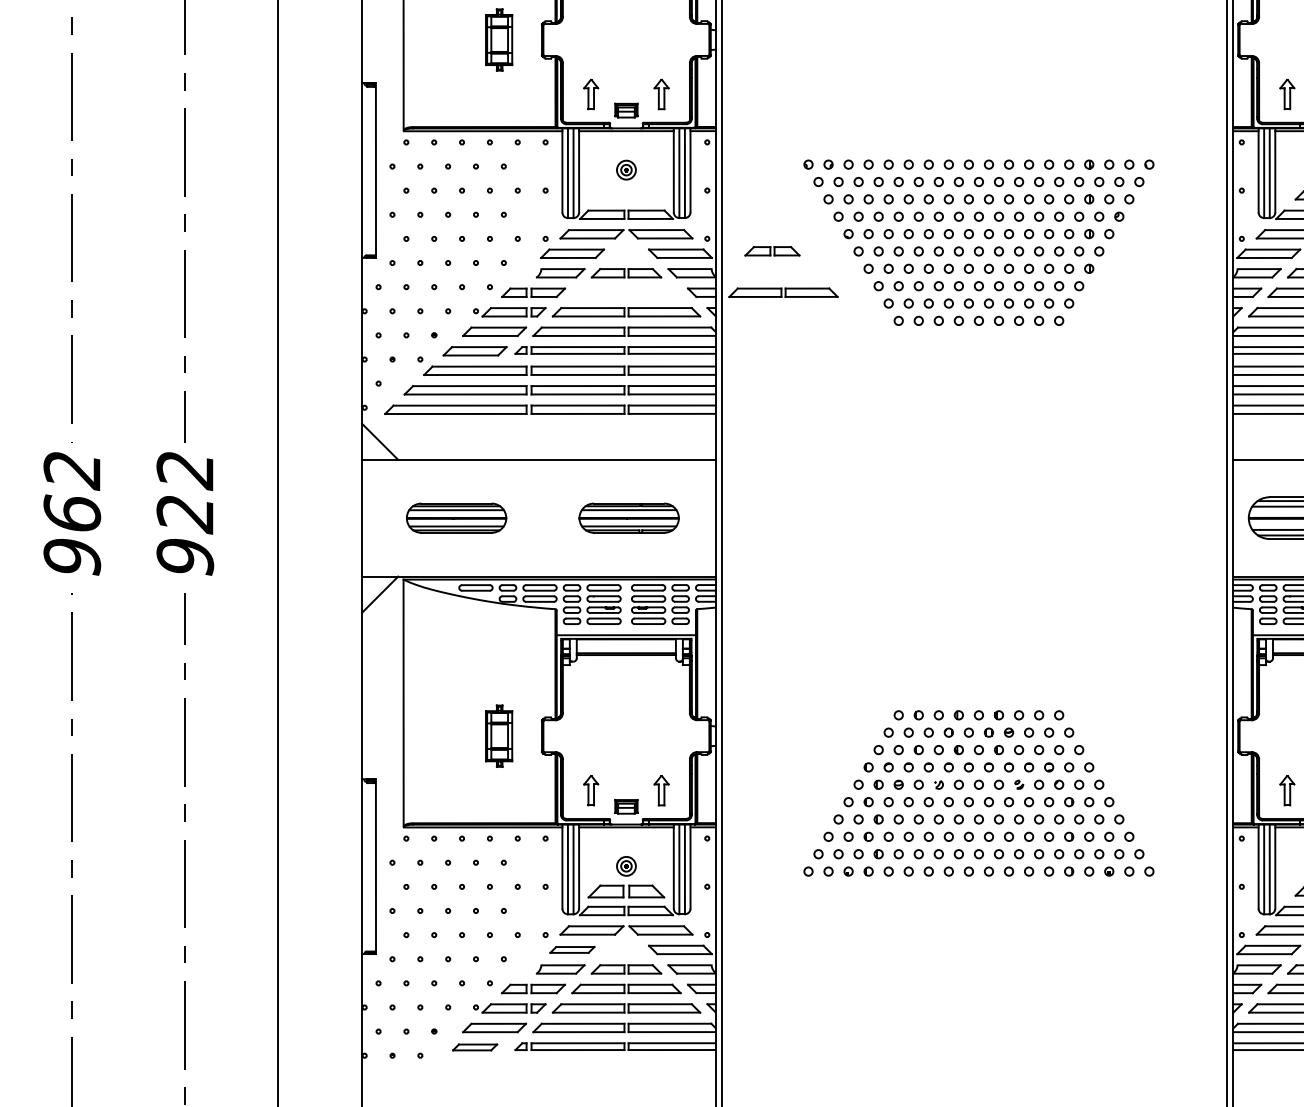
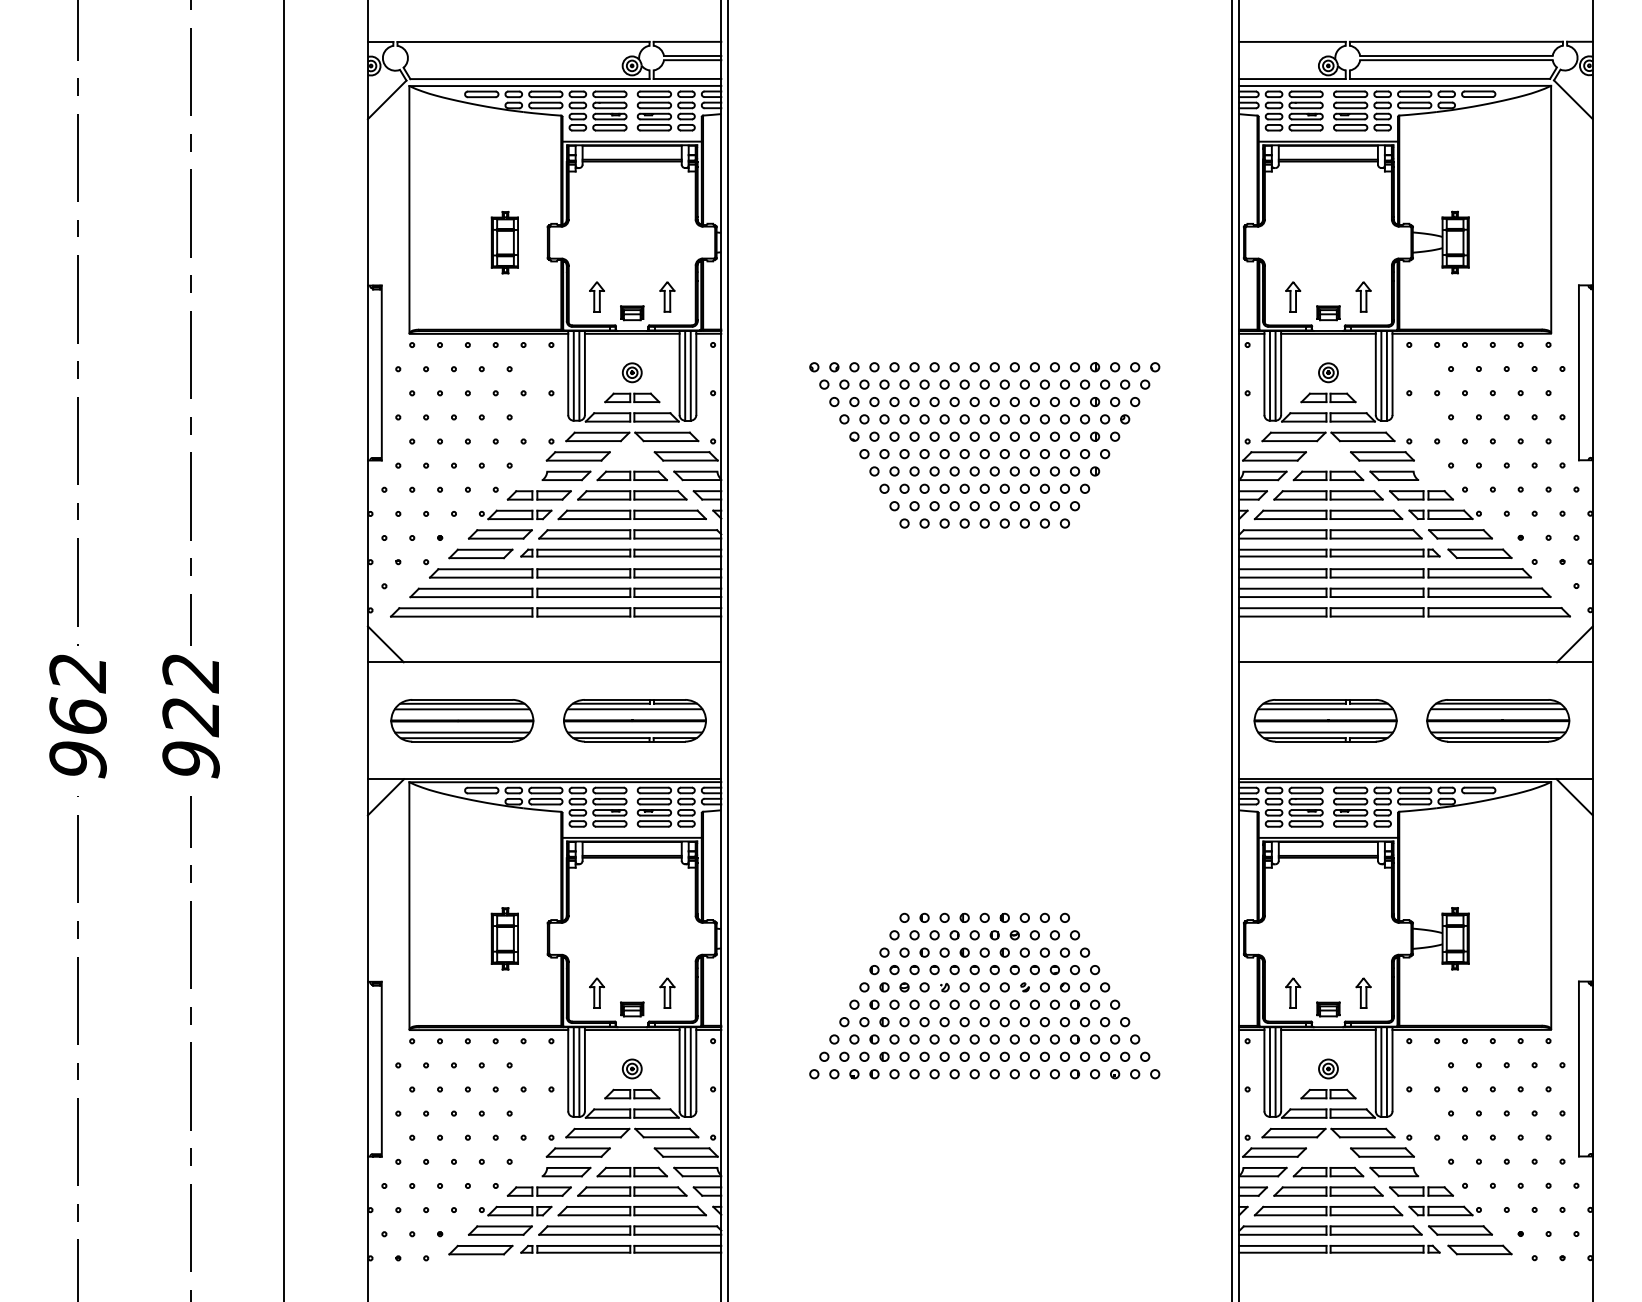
part: (772, 250) -> (632, 397), moved
part: (783, 292) -> (632, 495), moved
part: (456, 517) -> (462, 720), size x1.43
part: (628, 517) -> (634, 720), size x1.43
part: (626, 890) -> (632, 1093), size x0.71
part: (571, 949) -> (577, 1152), size x1.43
part: (474, 1046) -> (480, 1249), size x1.43

